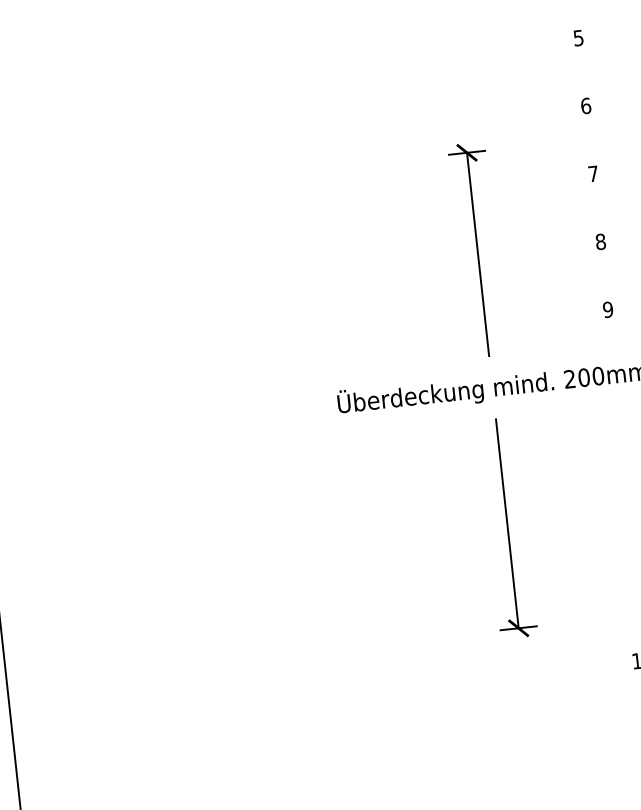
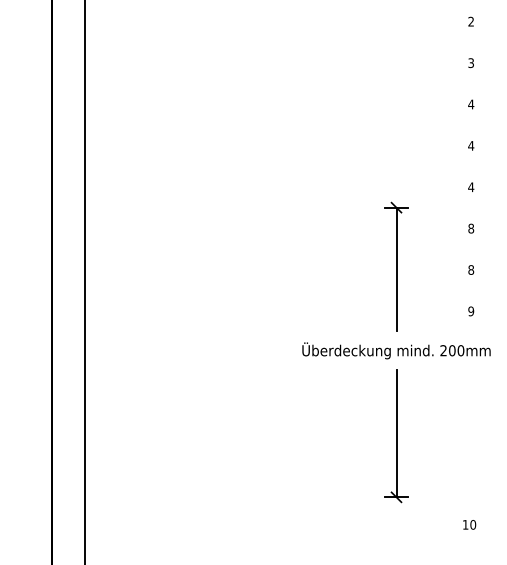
text: (579, 37) -> (471, 145), 5 -> 4
text: (586, 106) -> (471, 187), 6 -> 4
text: (593, 173) -> (471, 228), 7 -> 8

